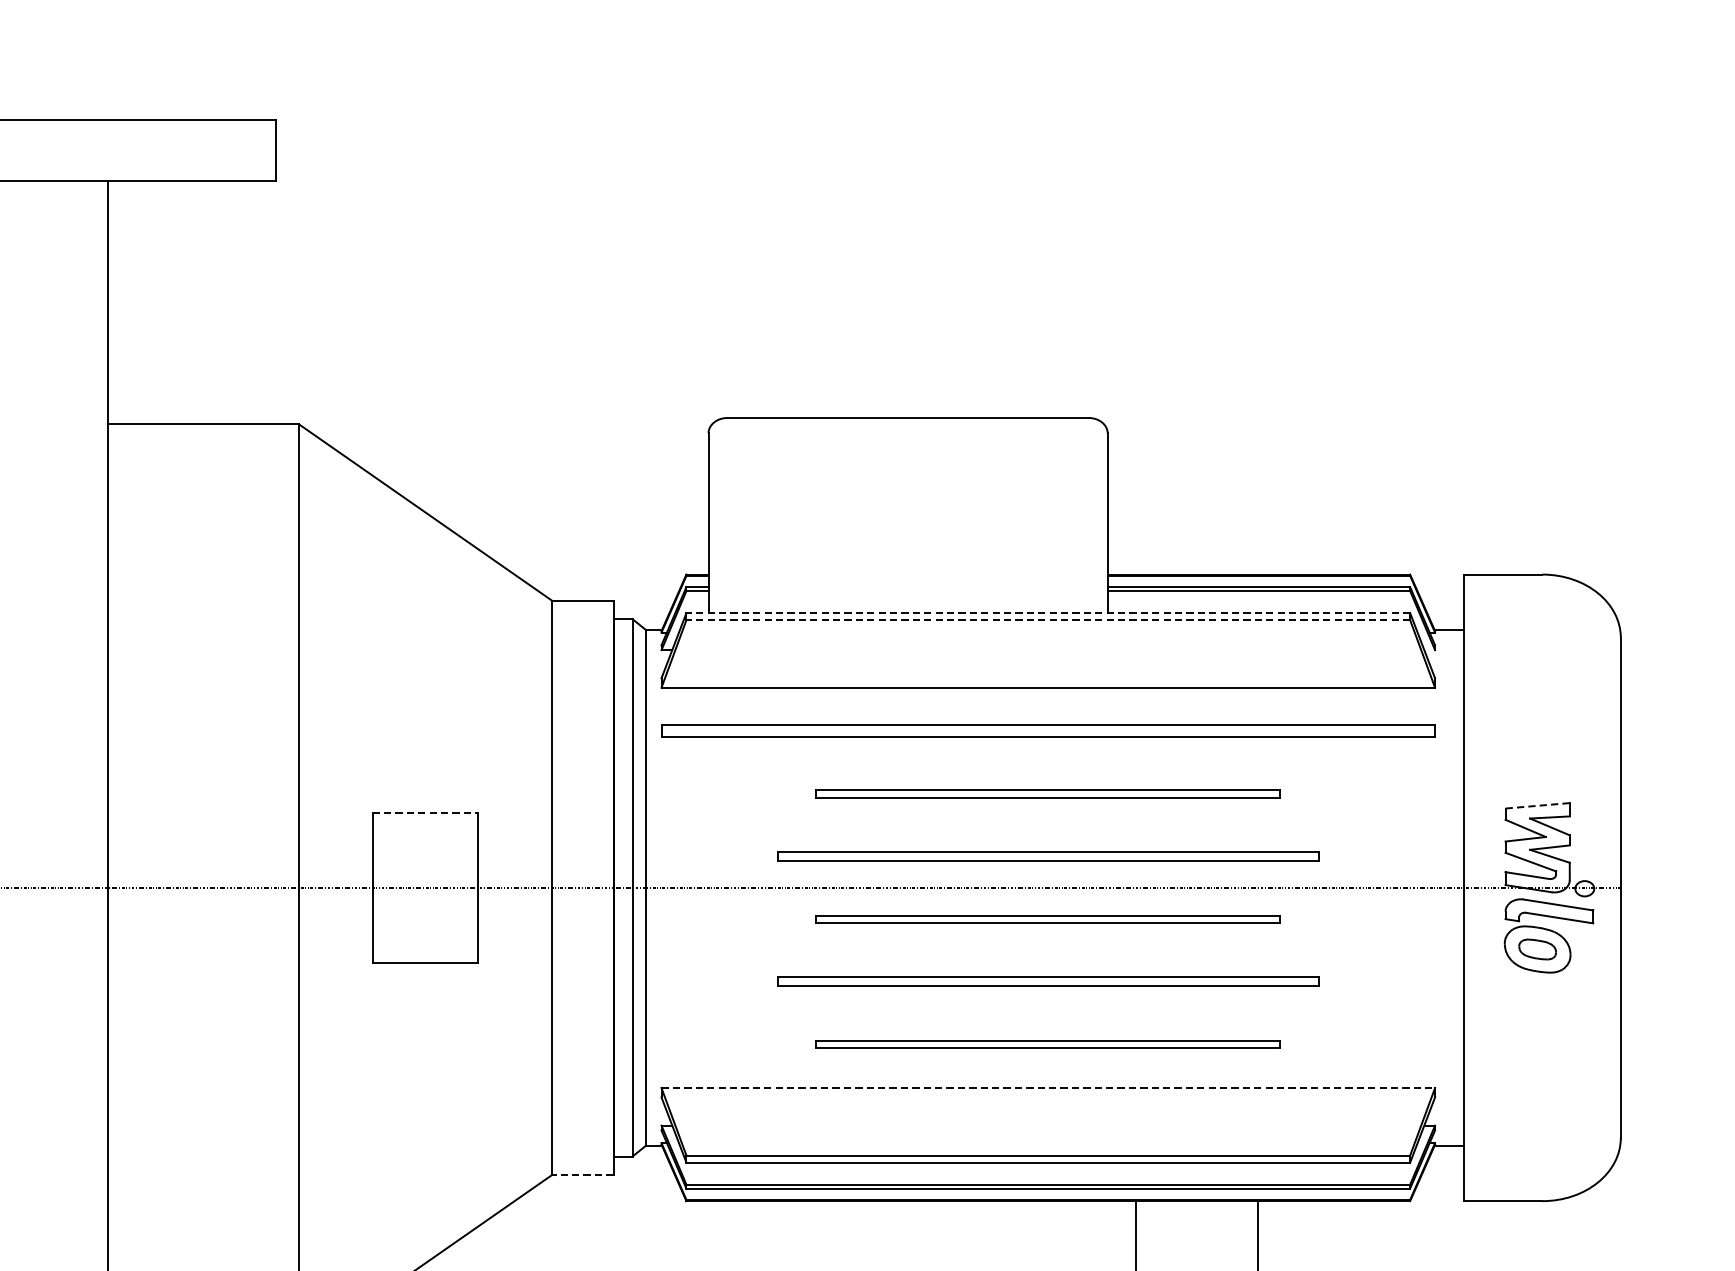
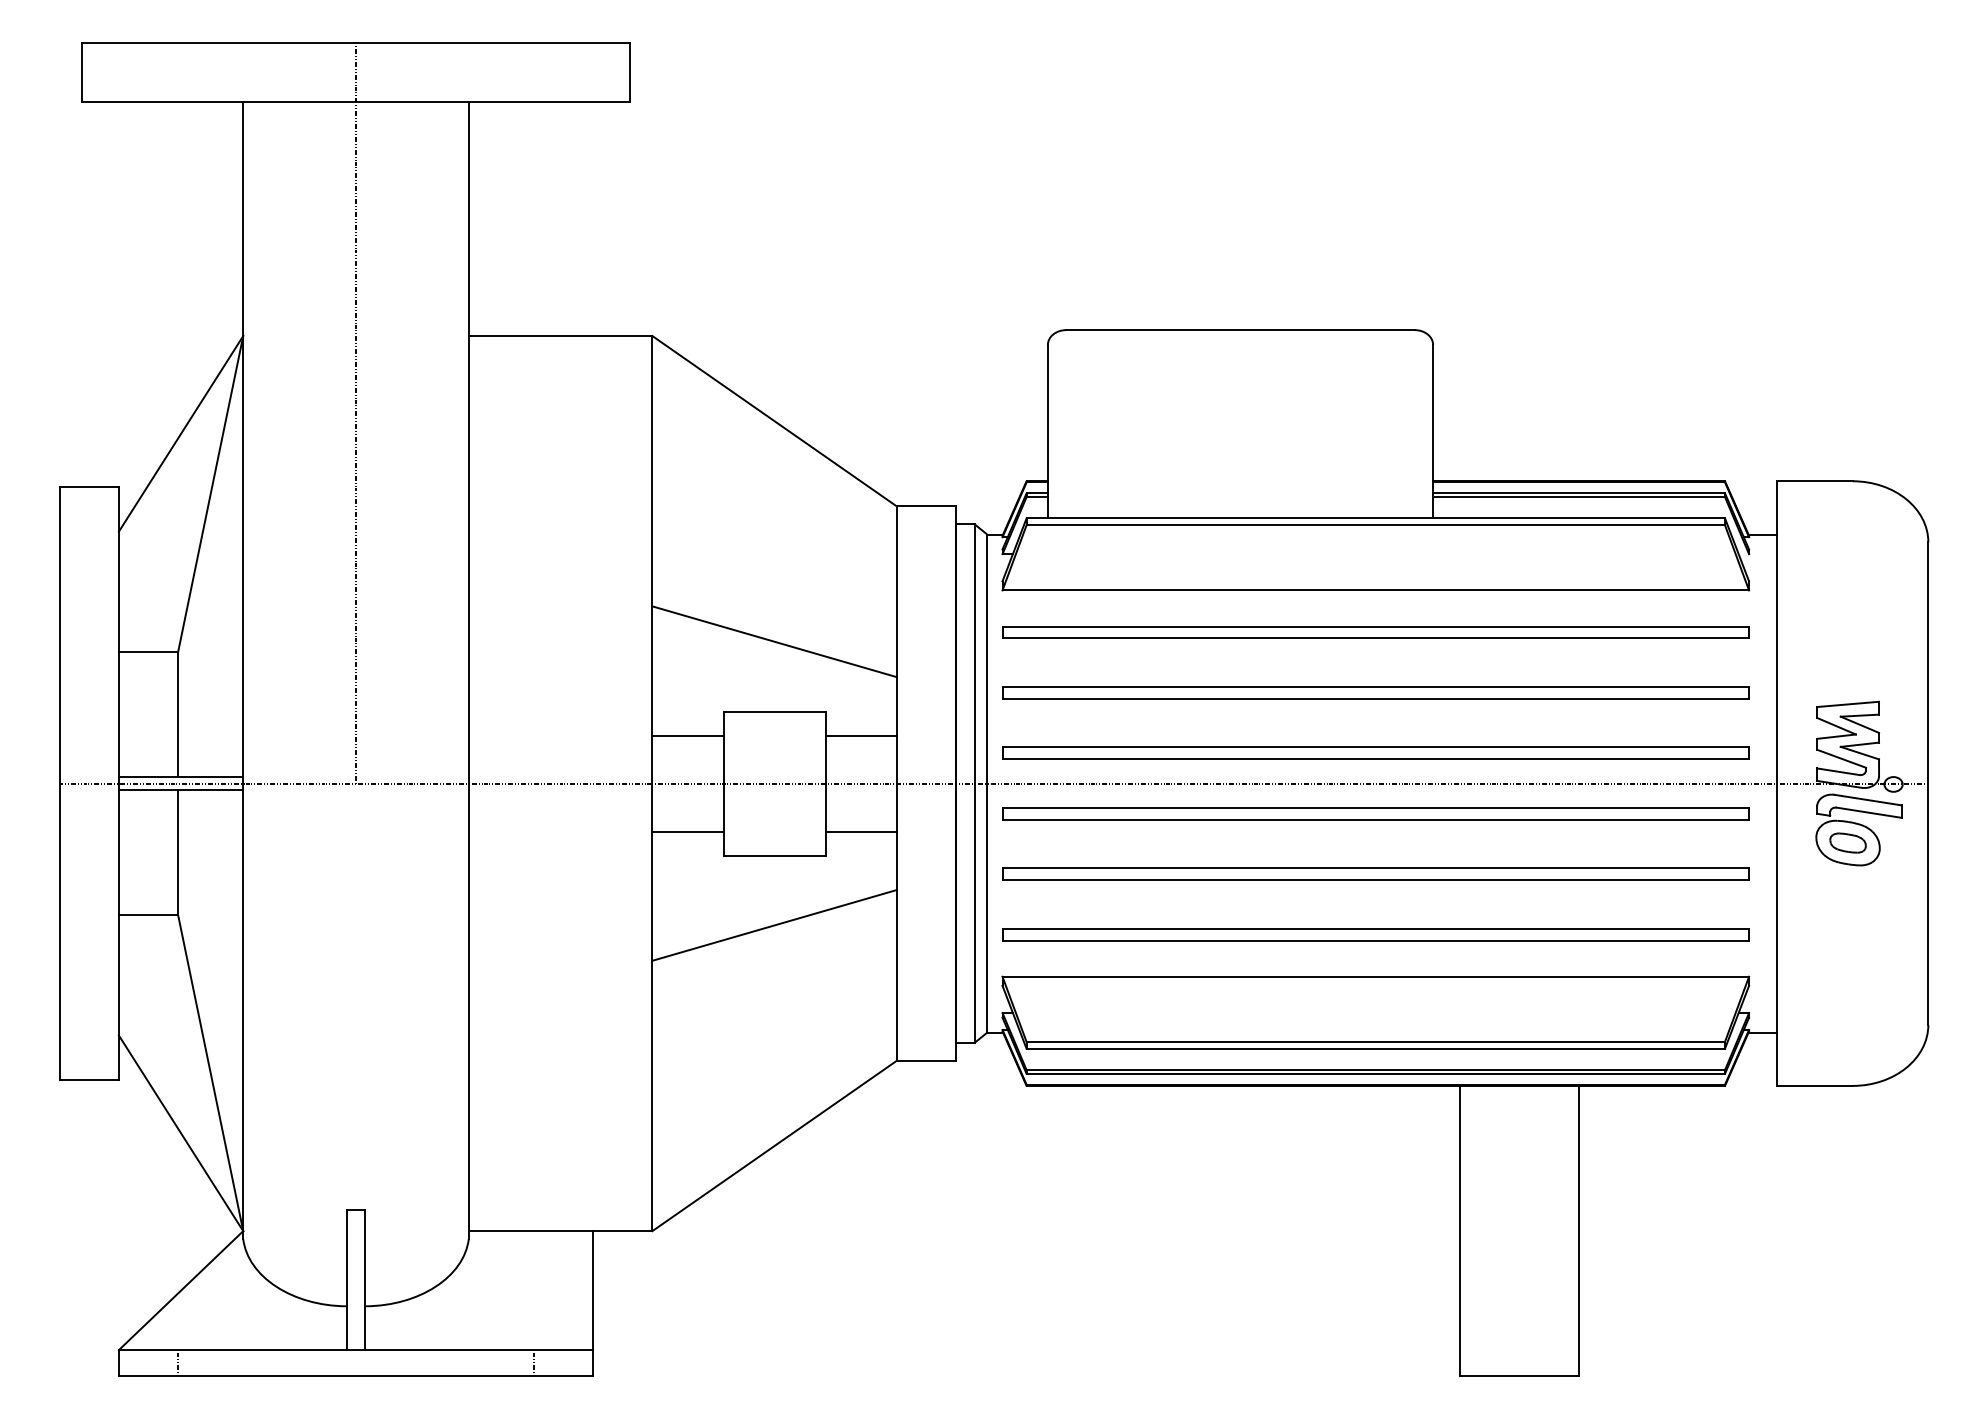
line: (1047, 613) -> (1375, 518), dashed -> solid
line: (1047, 620) -> (1375, 525), dashed -> solid
line: (425, 740) -> (774, 641), added
part: (1047, 793) -> (1375, 692), size x1.67
line: (1538, 805) -> (1848, 704), dashed -> solid
line: (425, 813) -> (774, 711), dashed -> solid
line: (335, 838) -> (687, 735), added
line: (514, 838) -> (860, 735), added
part: (1047, 855) -> (1375, 752), size x1.43
part: (1047, 918) -> (1375, 813), size x1.67
line: (335, 937) -> (687, 831), added
line: (514, 937) -> (860, 831), added
part: (1047, 981) -> (1375, 873), size x1.43
line: (425, 1033) -> (774, 924), added
part: (1047, 1044) -> (1375, 934), size x1.67
line: (1049, 1087) -> (1376, 976), dashed -> solid
line: (582, 1174) -> (926, 1060), dashed -> solid

